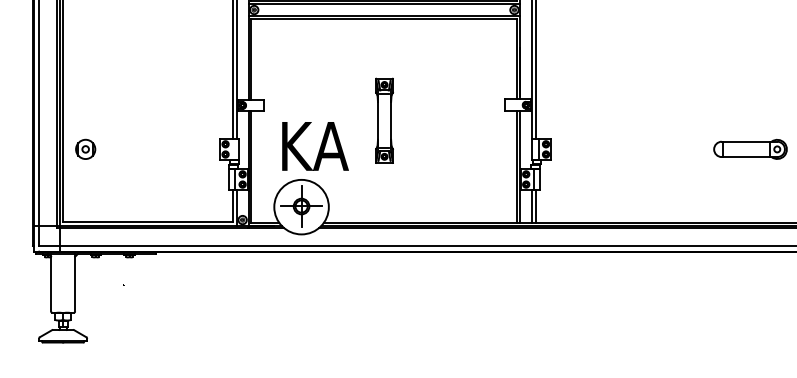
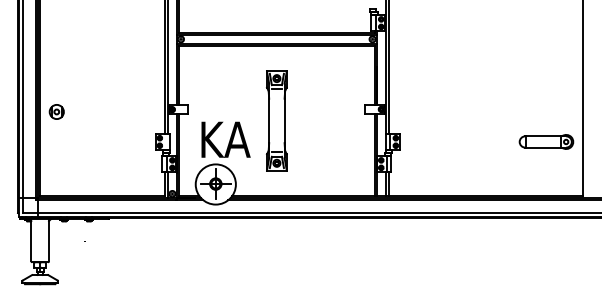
part: (383, 120) -> (276, 120), size x1.6
part: (85, 148) -> (56, 111), moved

